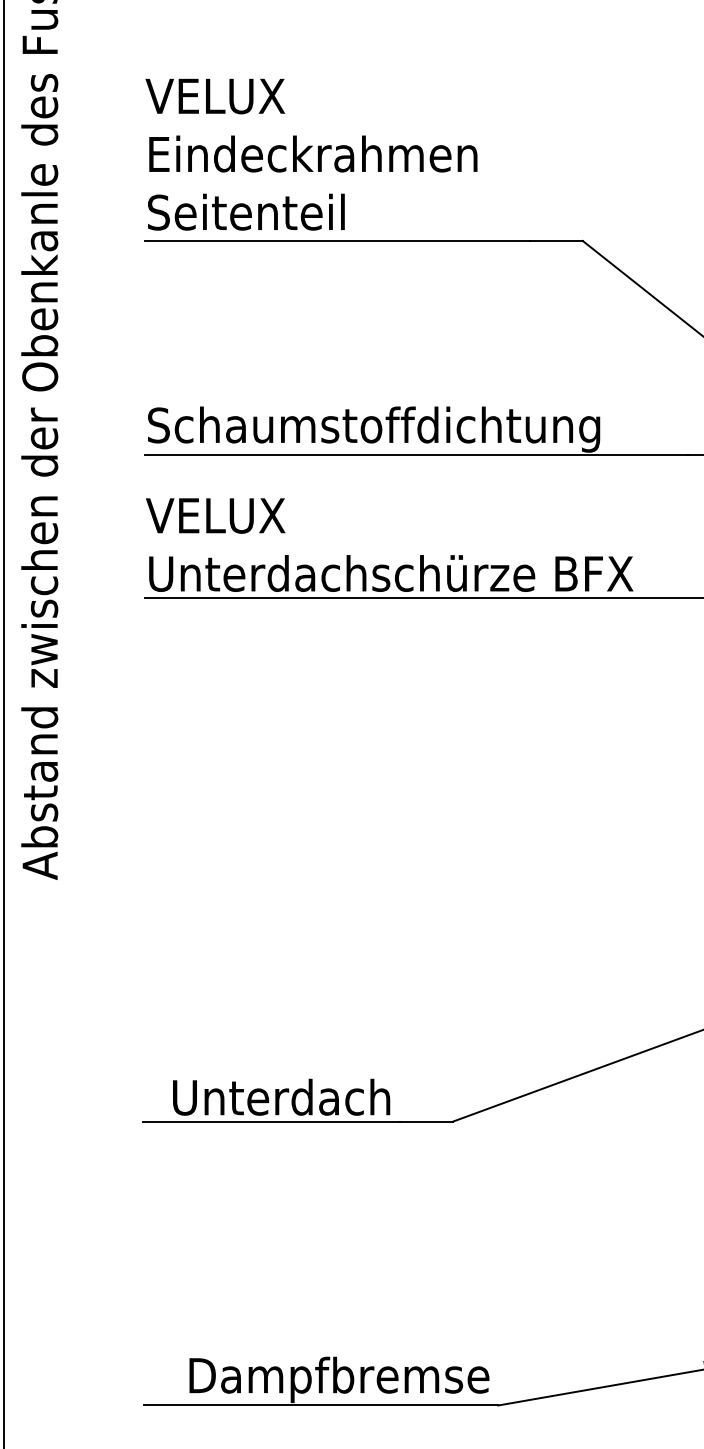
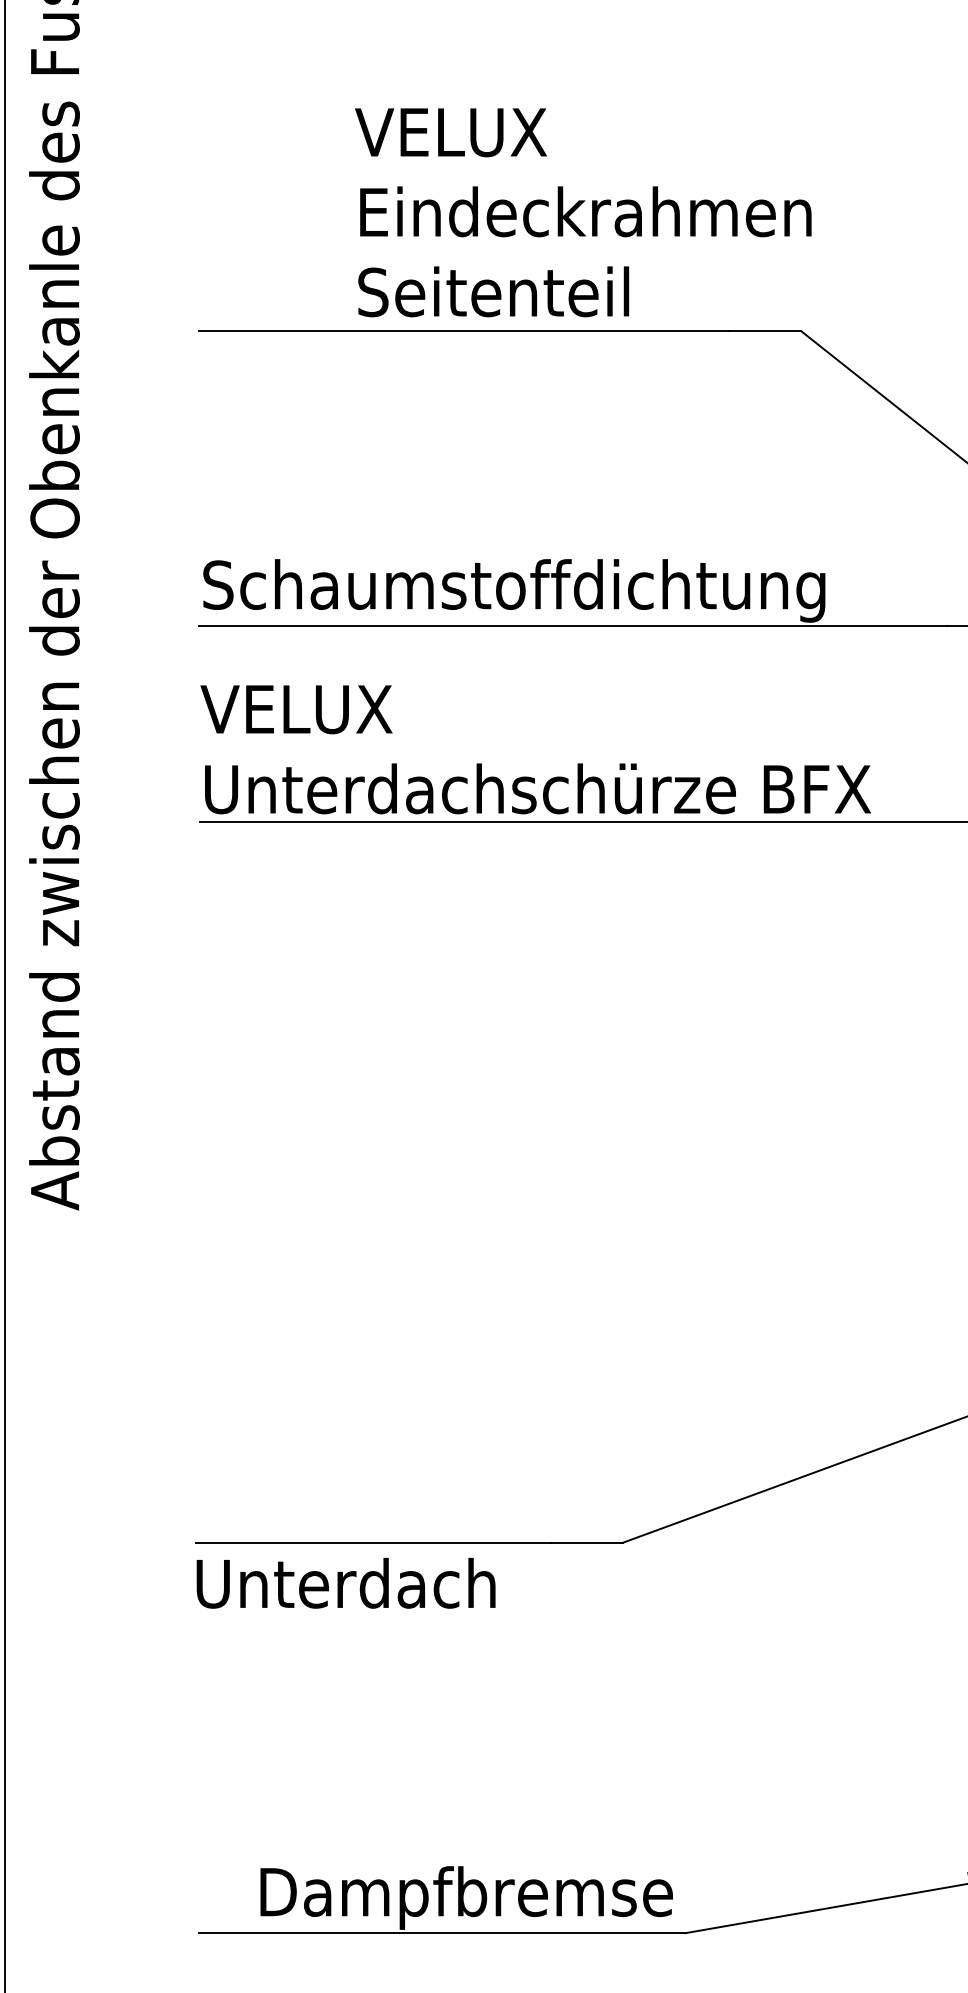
text: (311, 154) -> (583, 212), moved
text: (281, 1096) -> (345, 1582), moved

